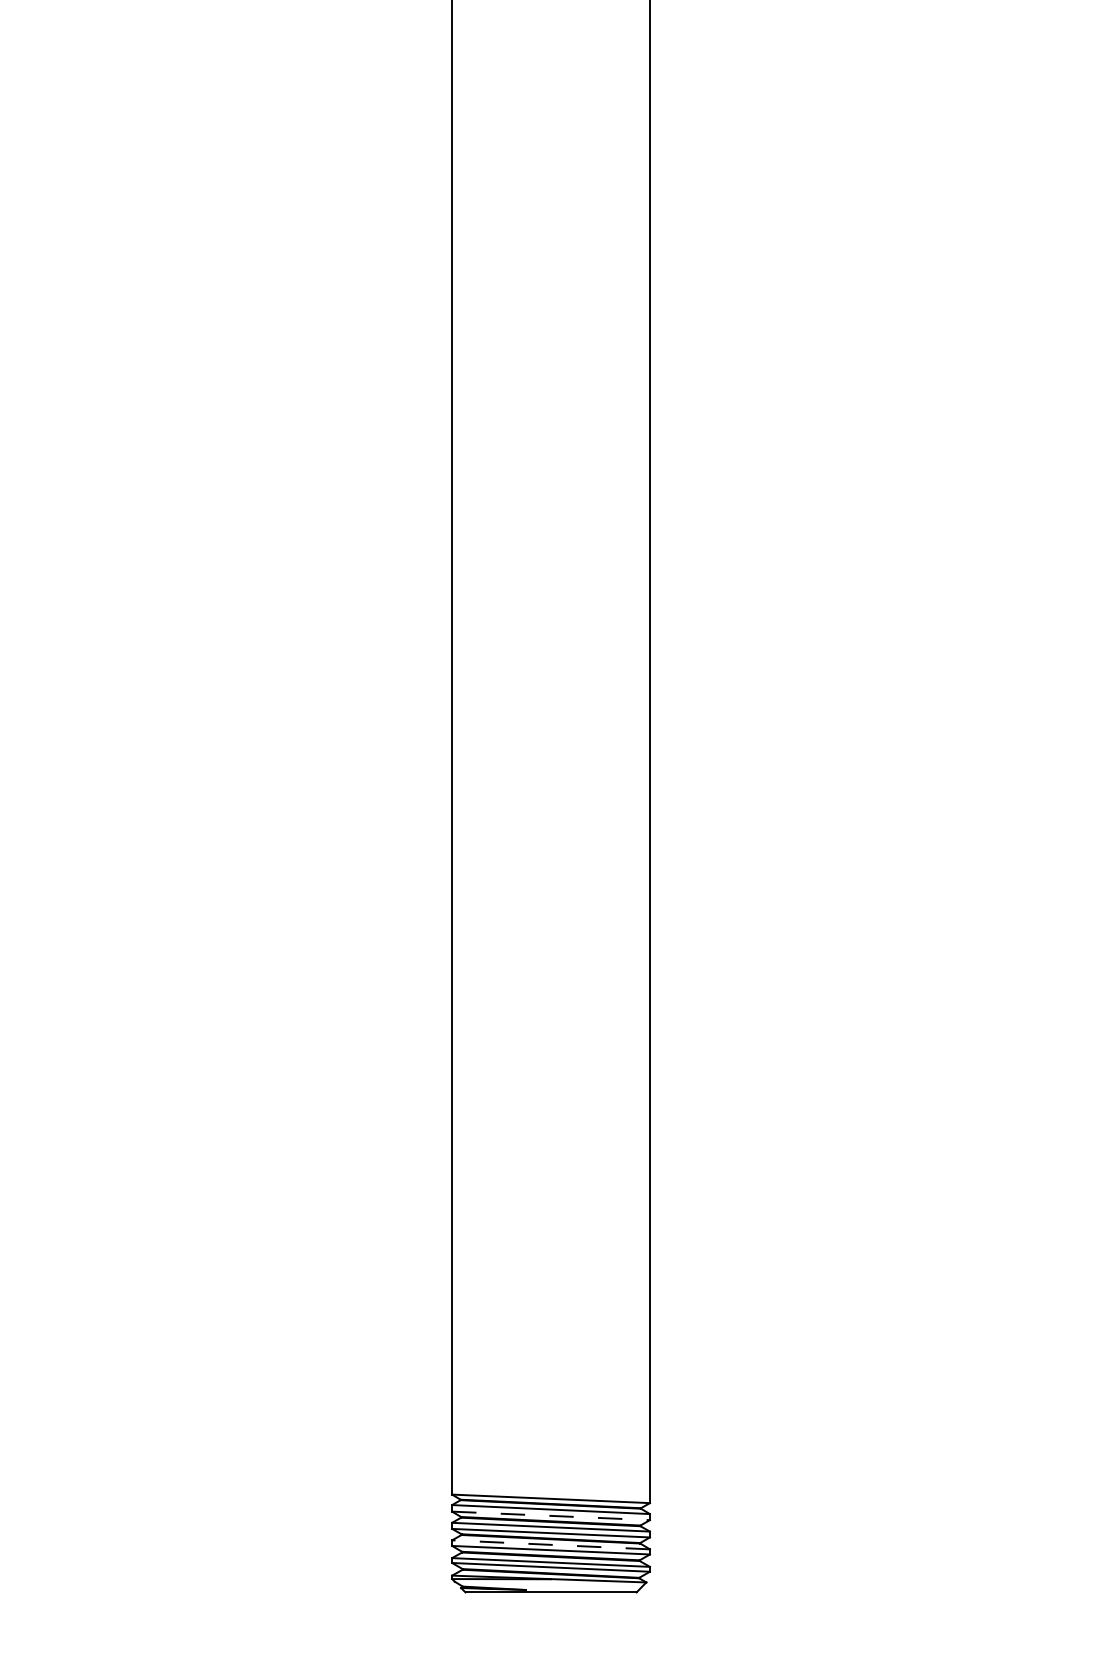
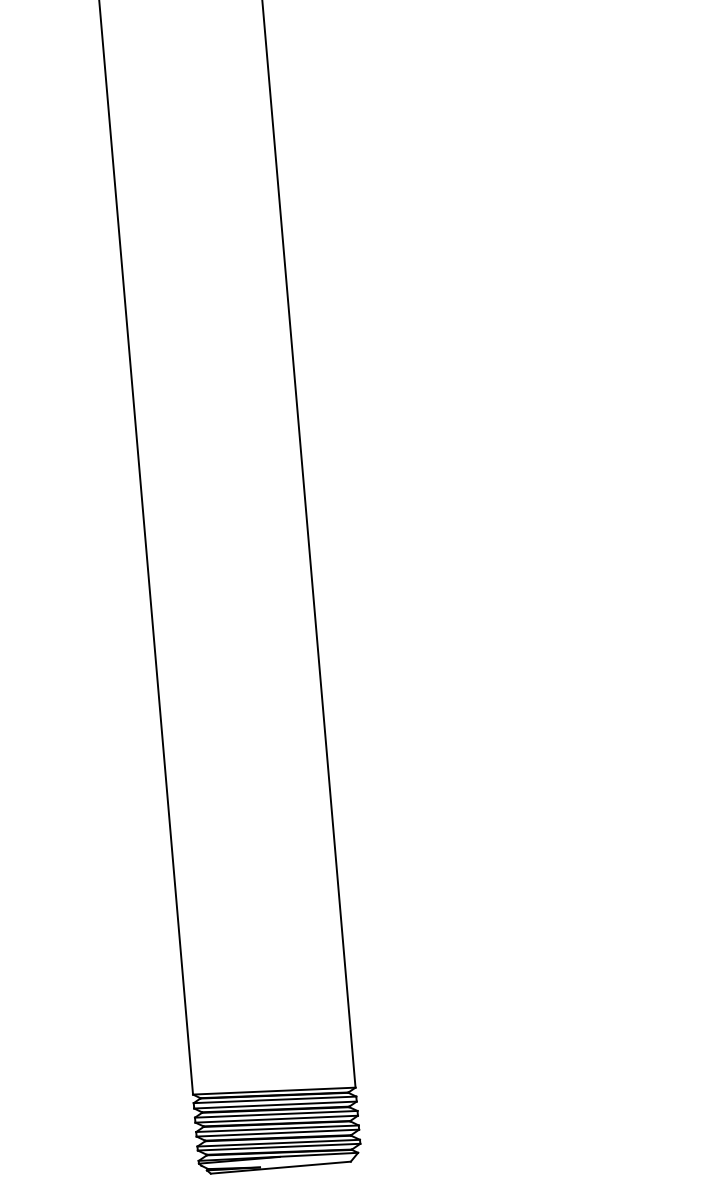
line: (551, 1515) -> (275, 1104), dashed -> solid
line: (550, 1544) -> (277, 1128), dashed -> solid

